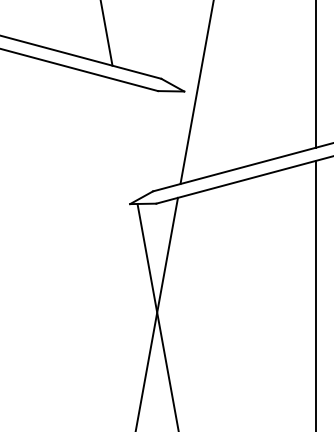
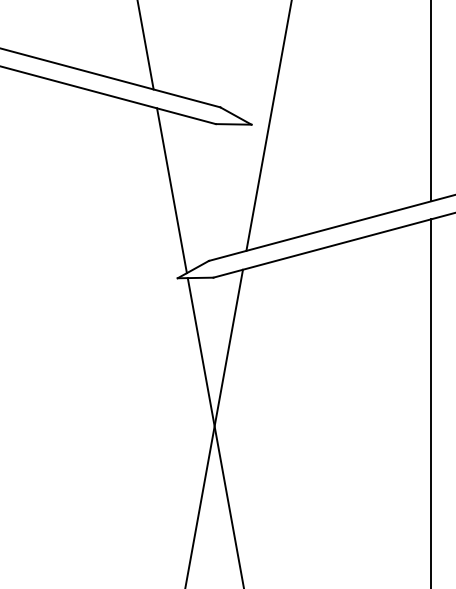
line: (125, 139) -> (171, 190), added

